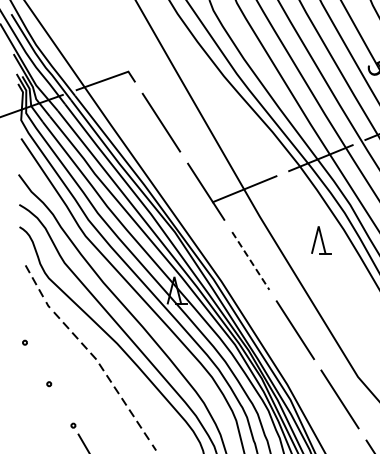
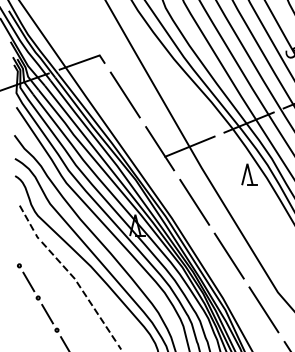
part: (321, 240) -> (249, 174), moved
line: (251, 261) -> (195, 202), dashed -> solid
line: (37, 363) -> (29, 281), added
line: (61, 404) -> (47, 313), added

